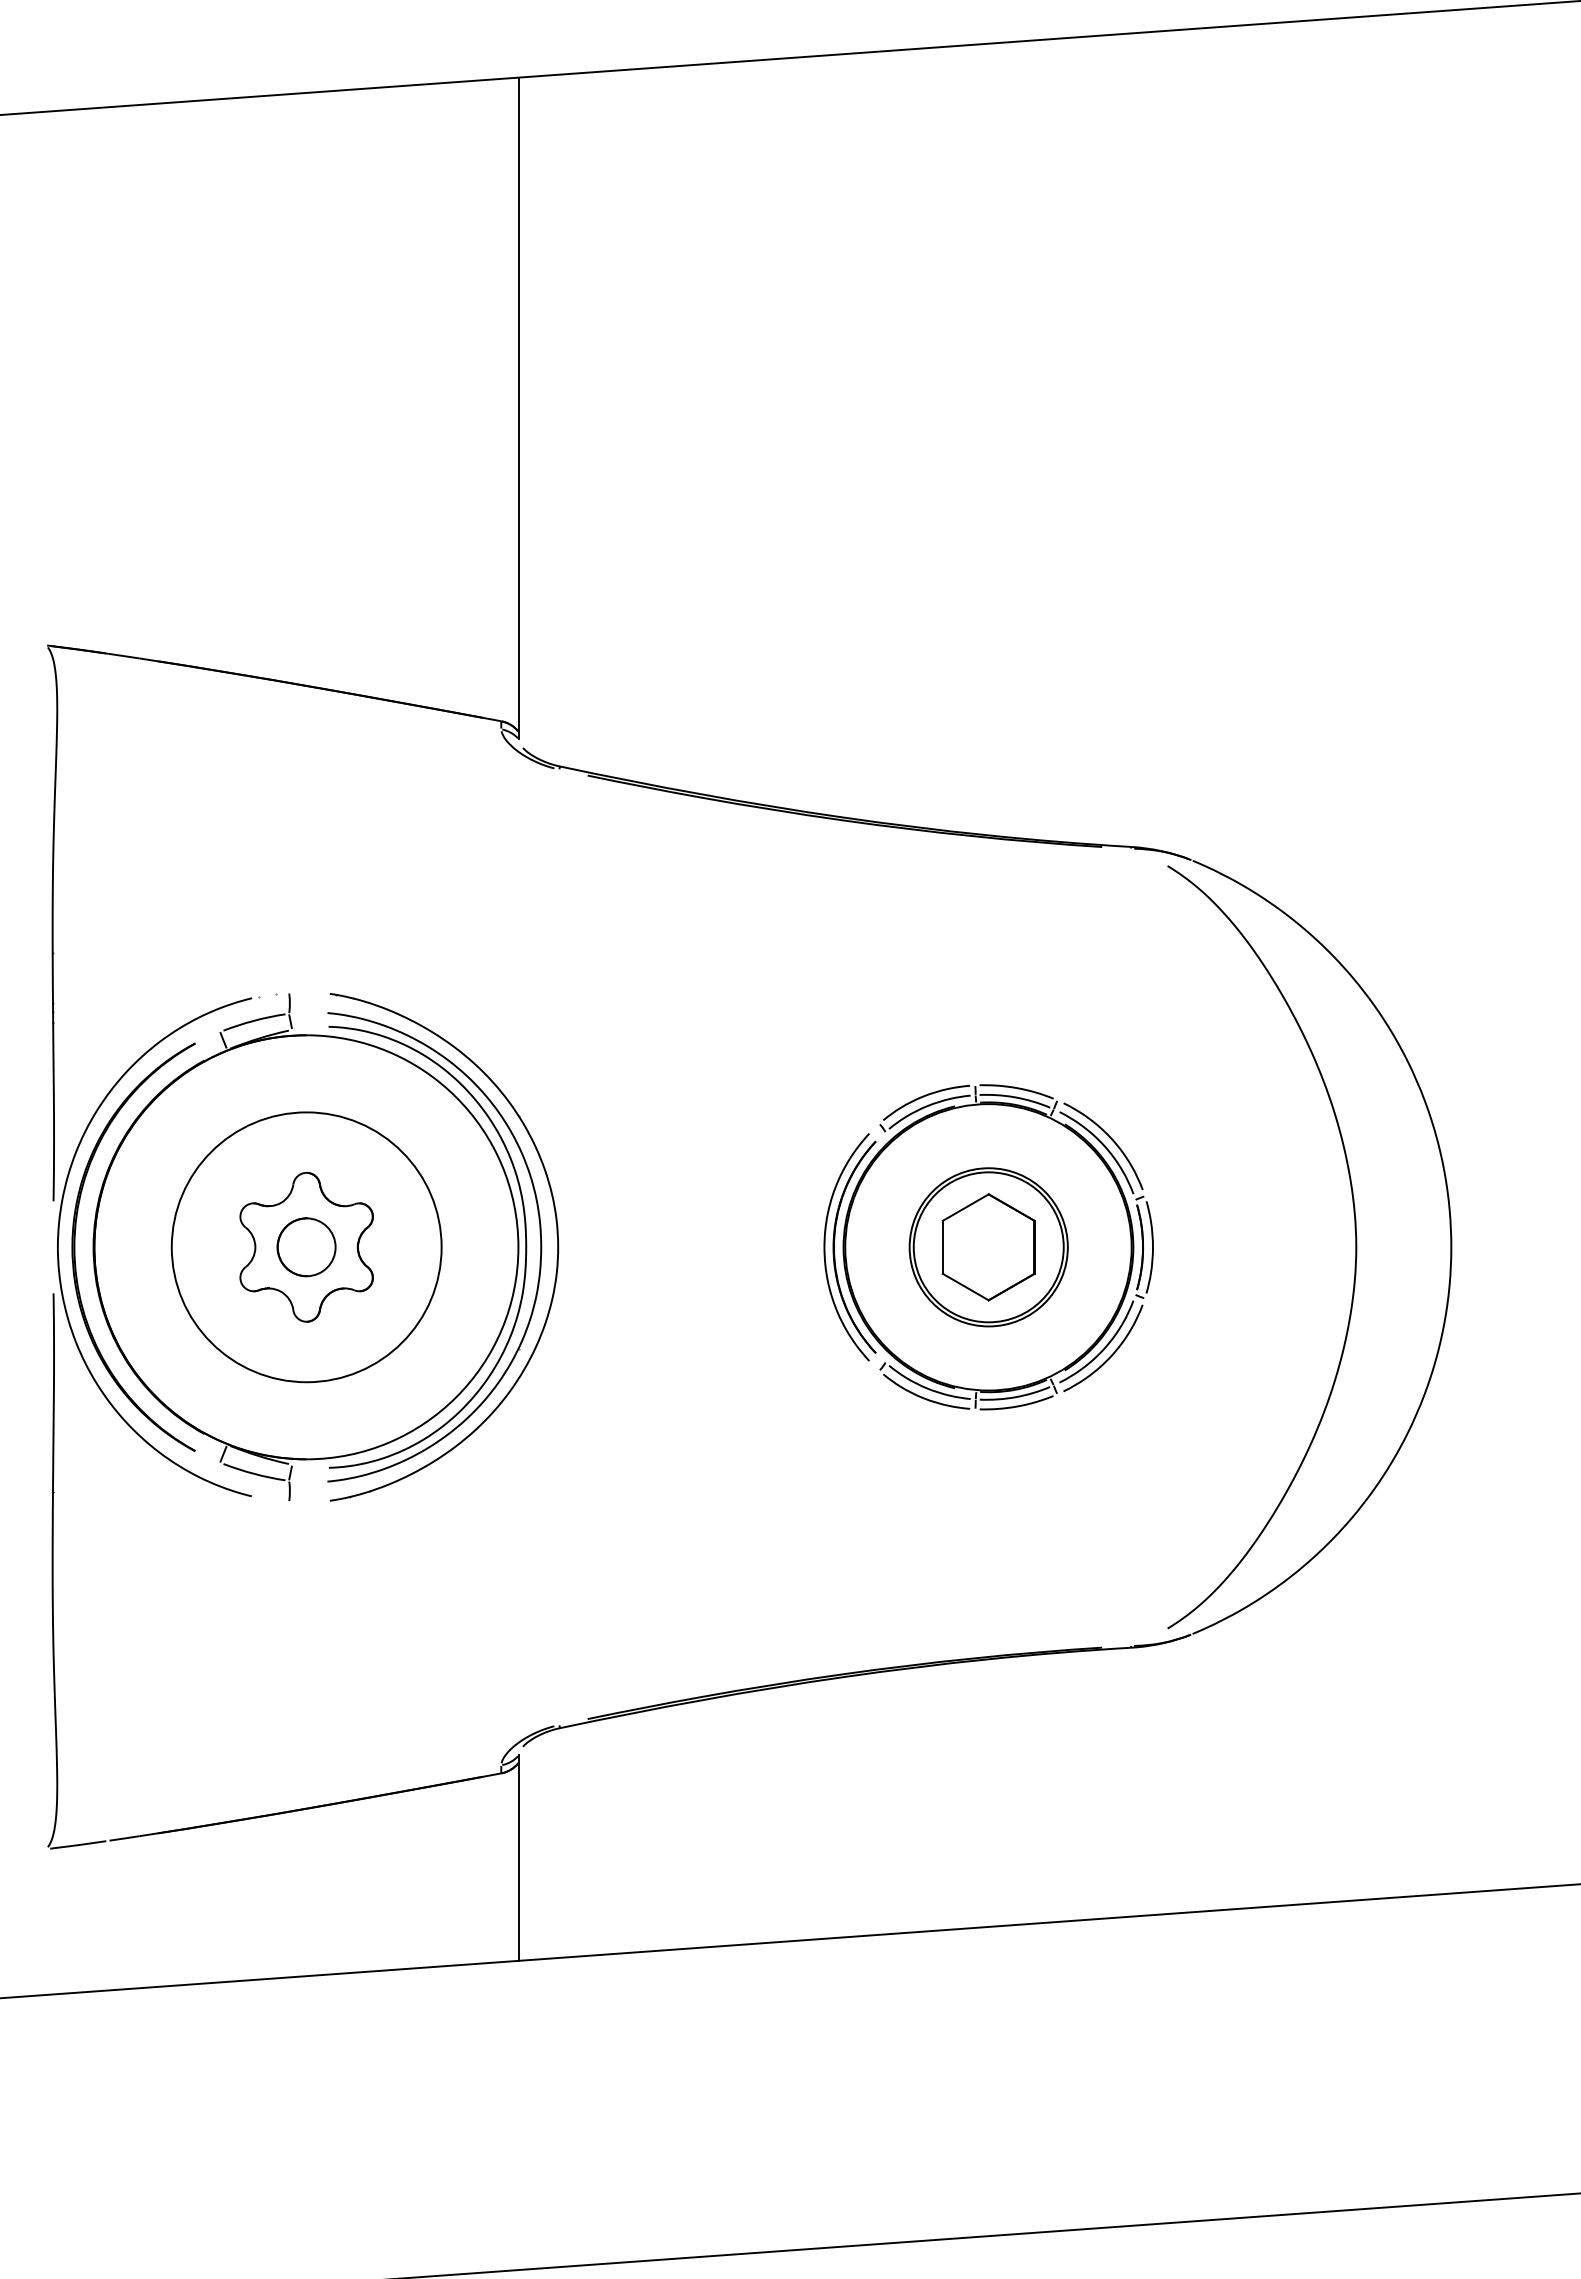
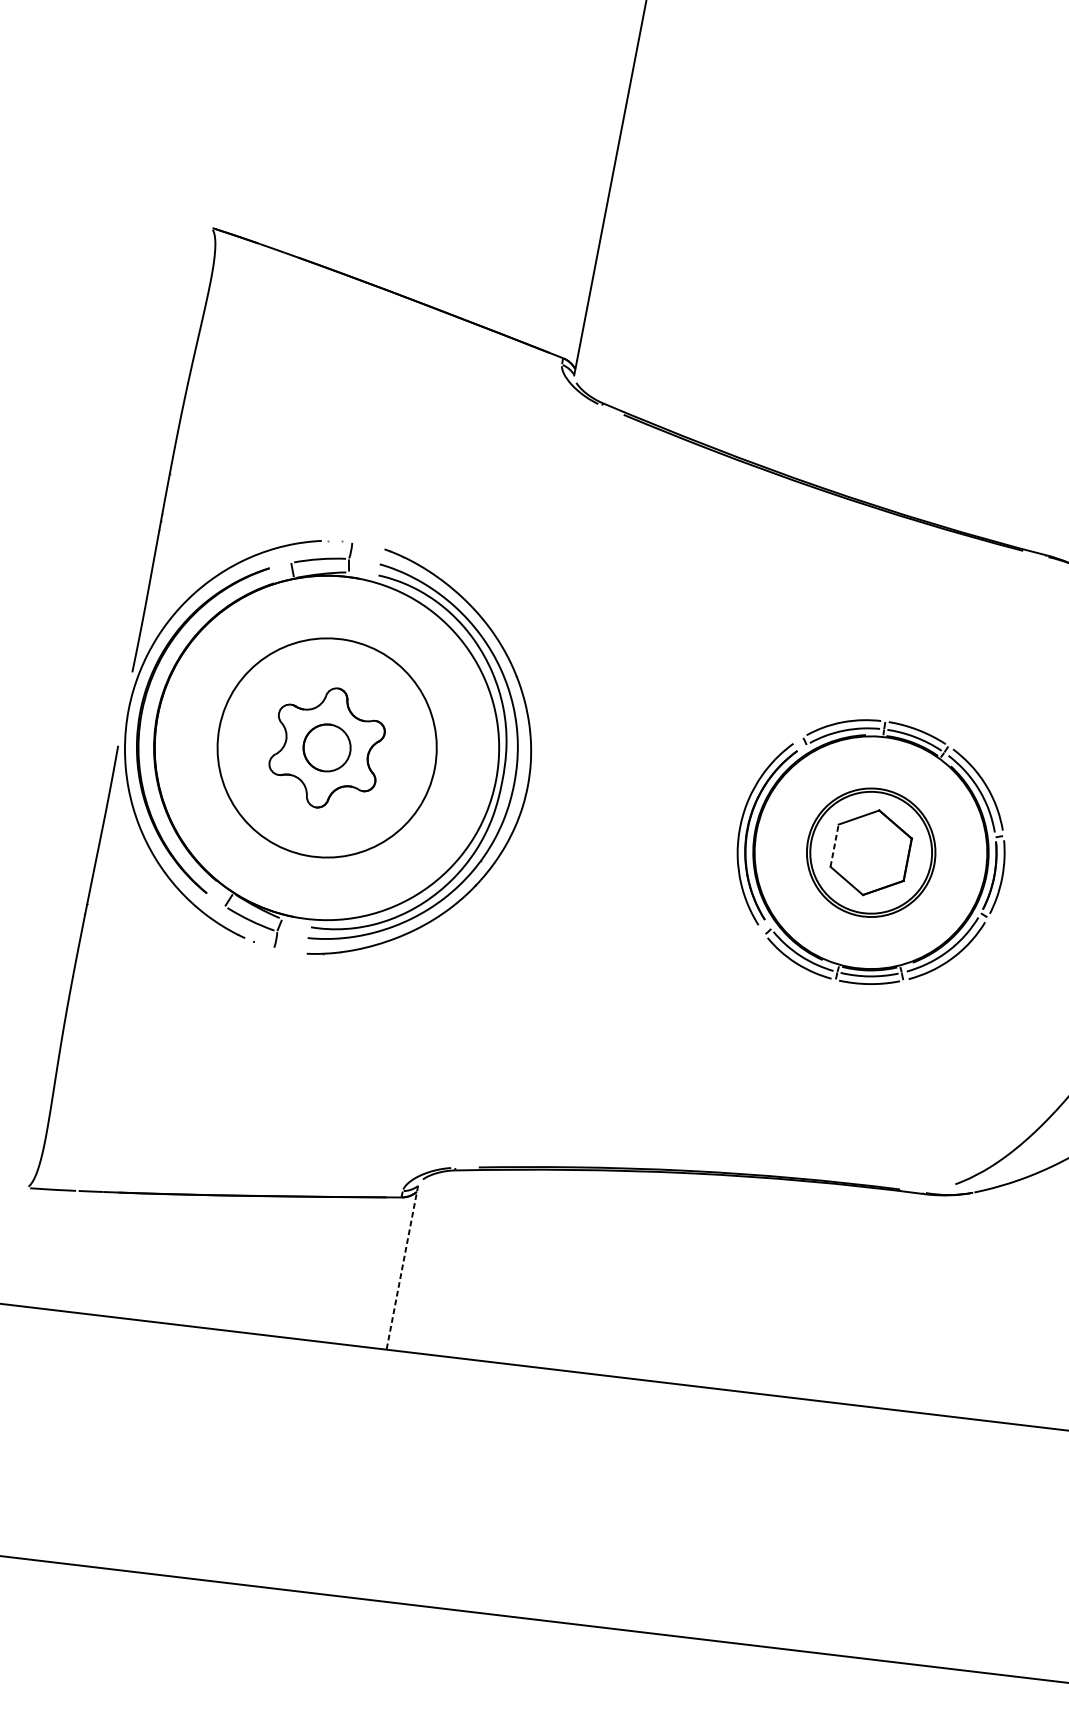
line: (942, 1247) -> (834, 845), solid -> dashed
line: (518, 1858) -> (402, 1268), solid -> dashed

